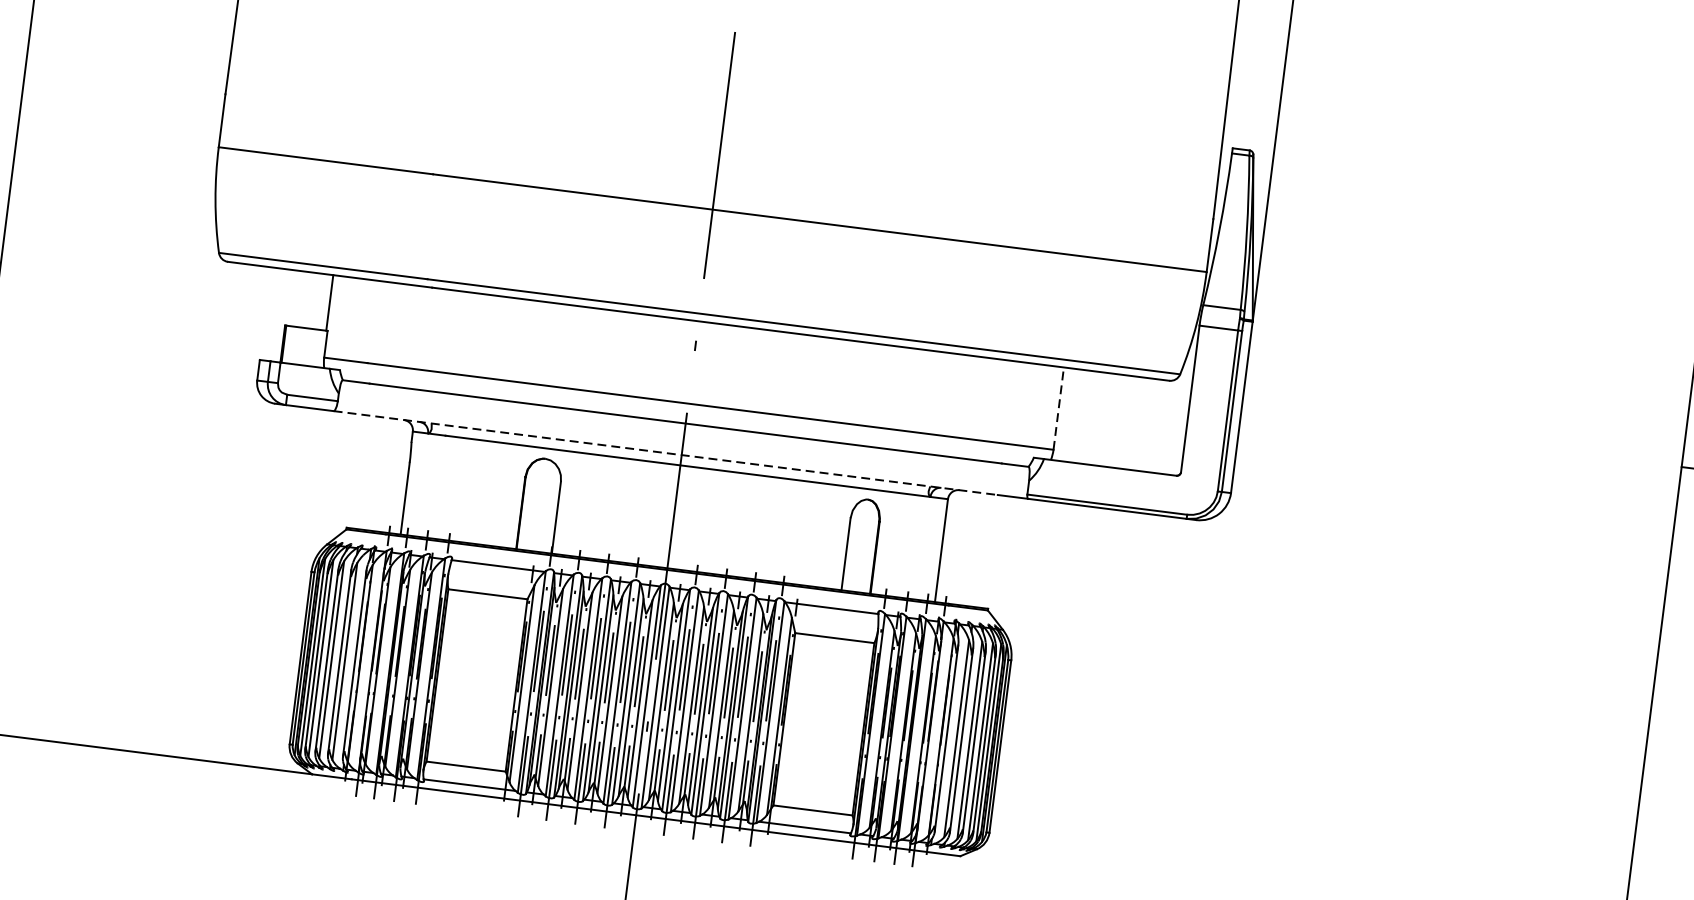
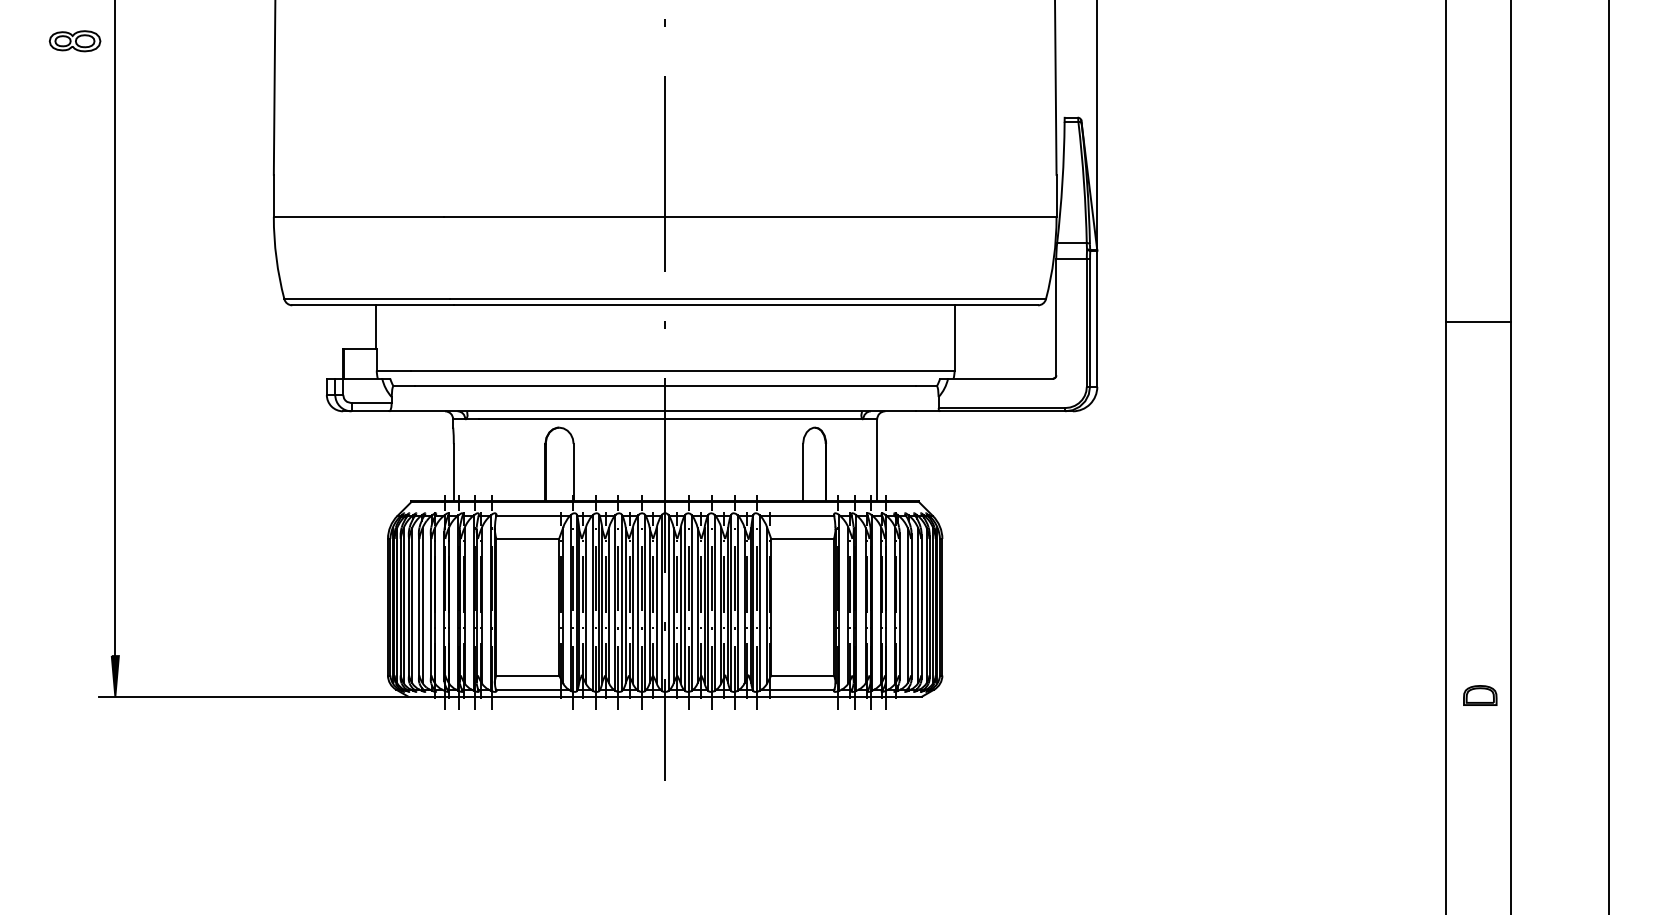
line: (1058, 408) -> (954, 337), dashed -> solid
line: (666, 453) -> (653, 411), dashed -> solid

